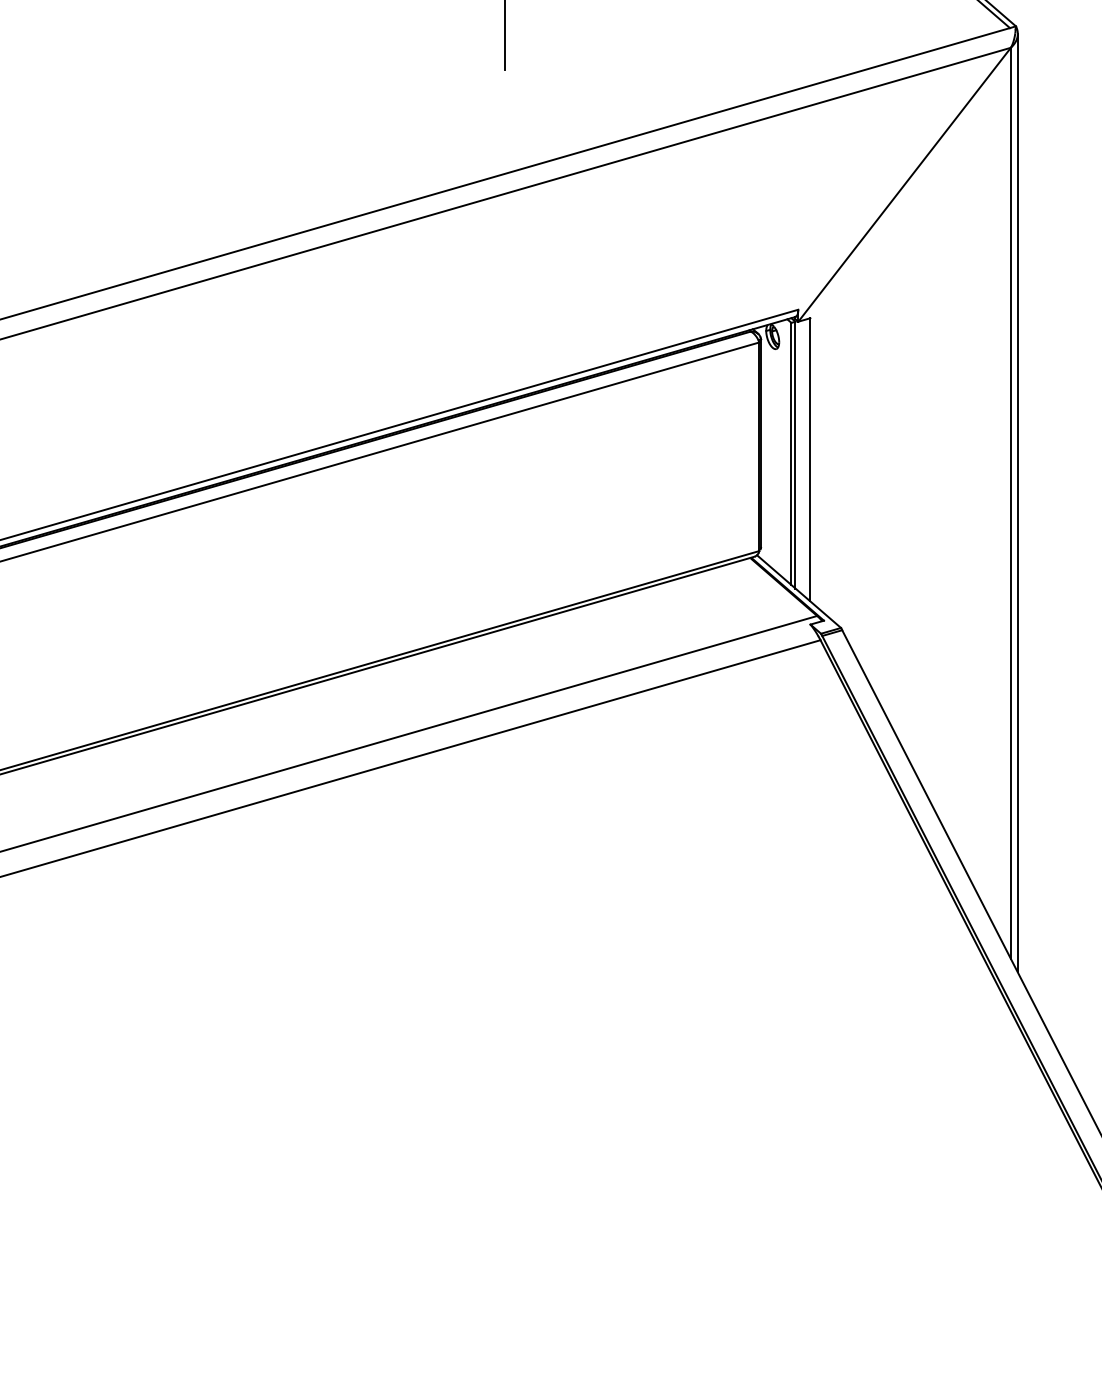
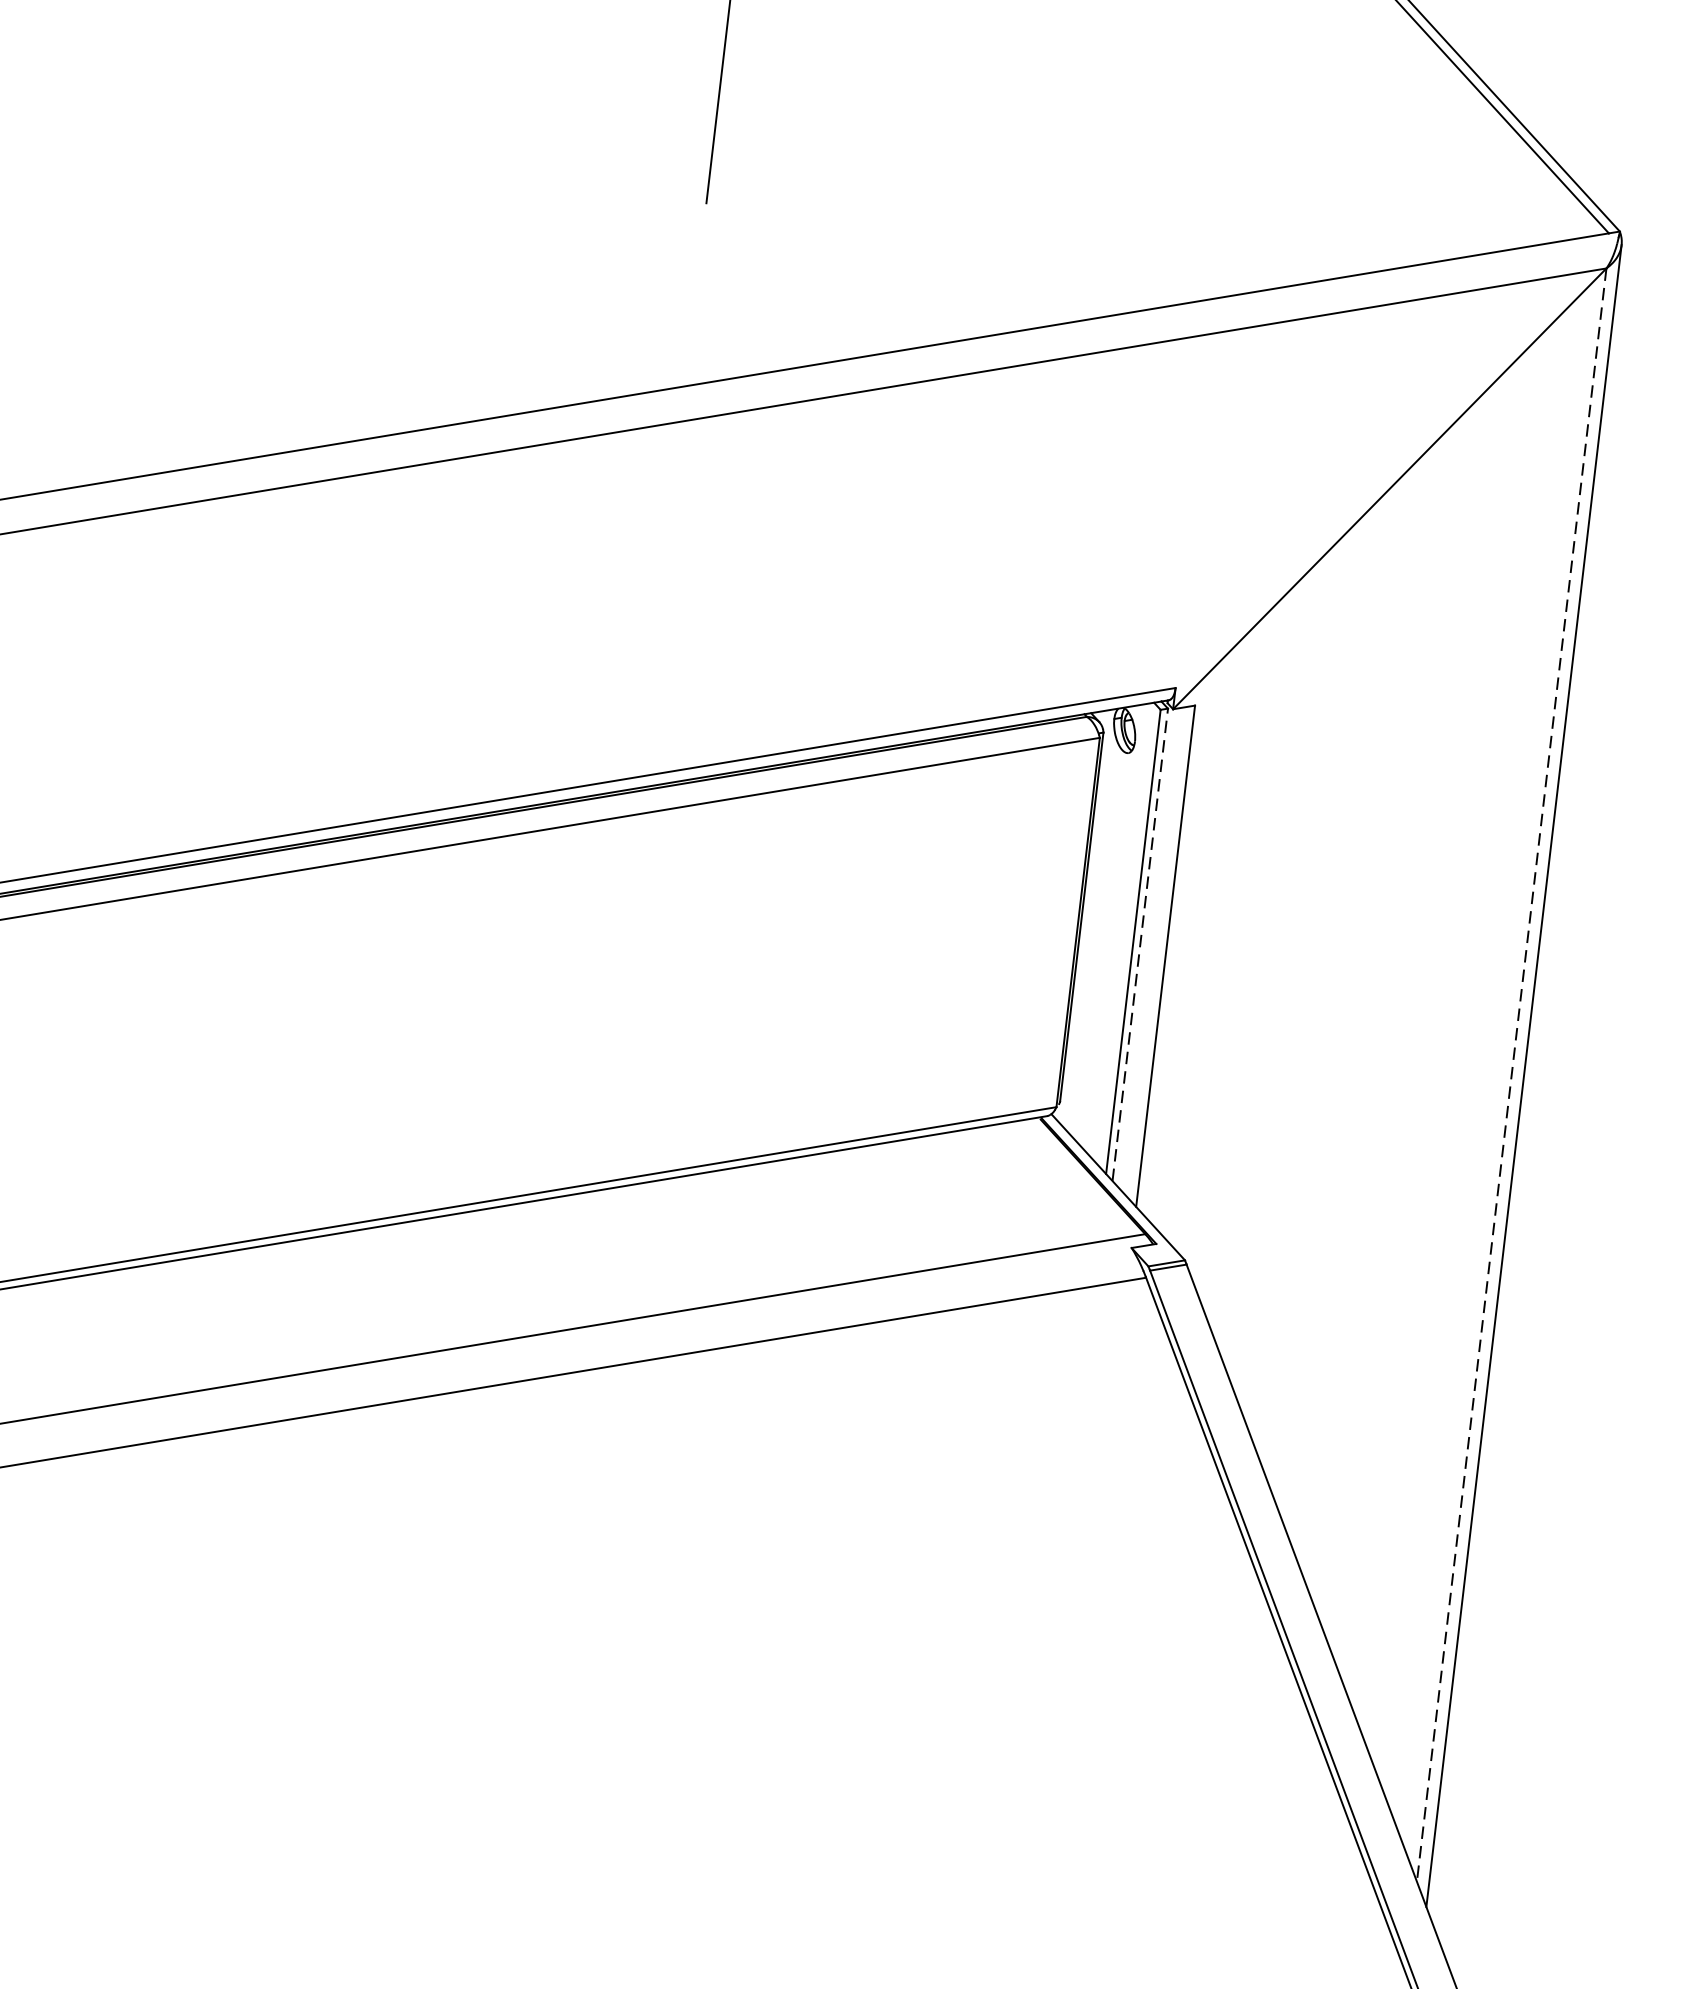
line: (795, 454) -> (1140, 943), solid -> dashed
line: (1010, 503) -> (1510, 1075), solid -> dashed

